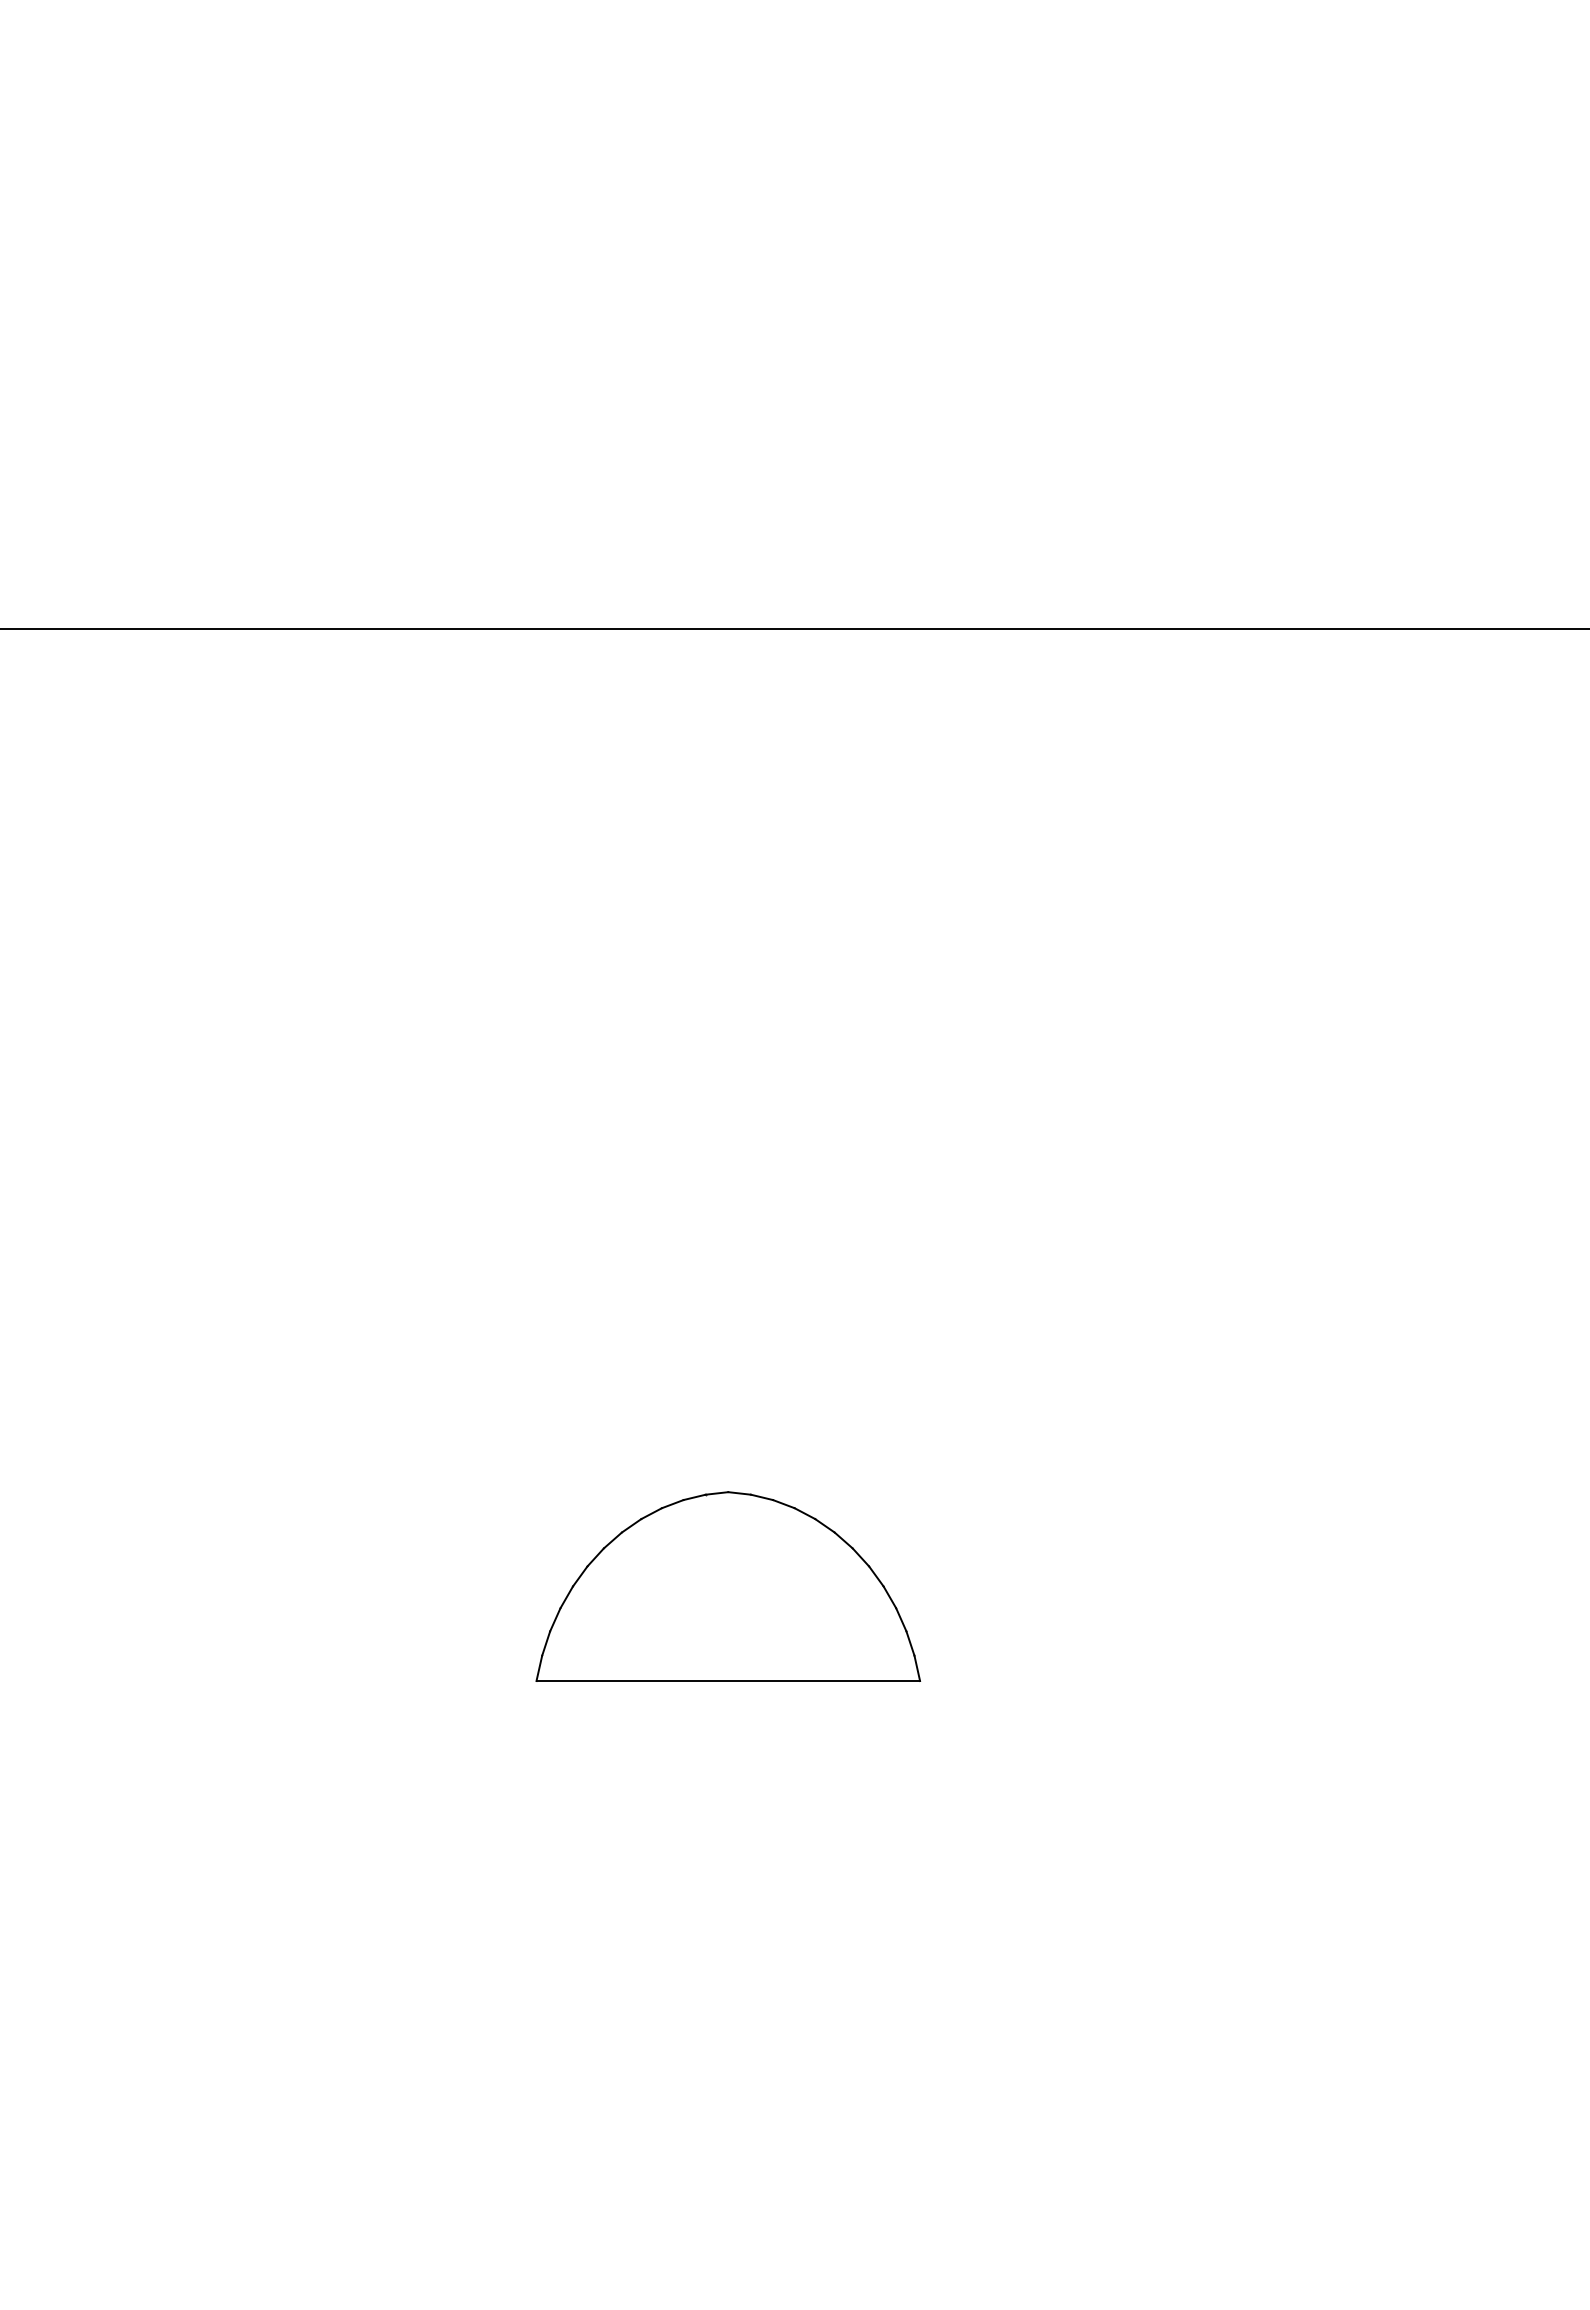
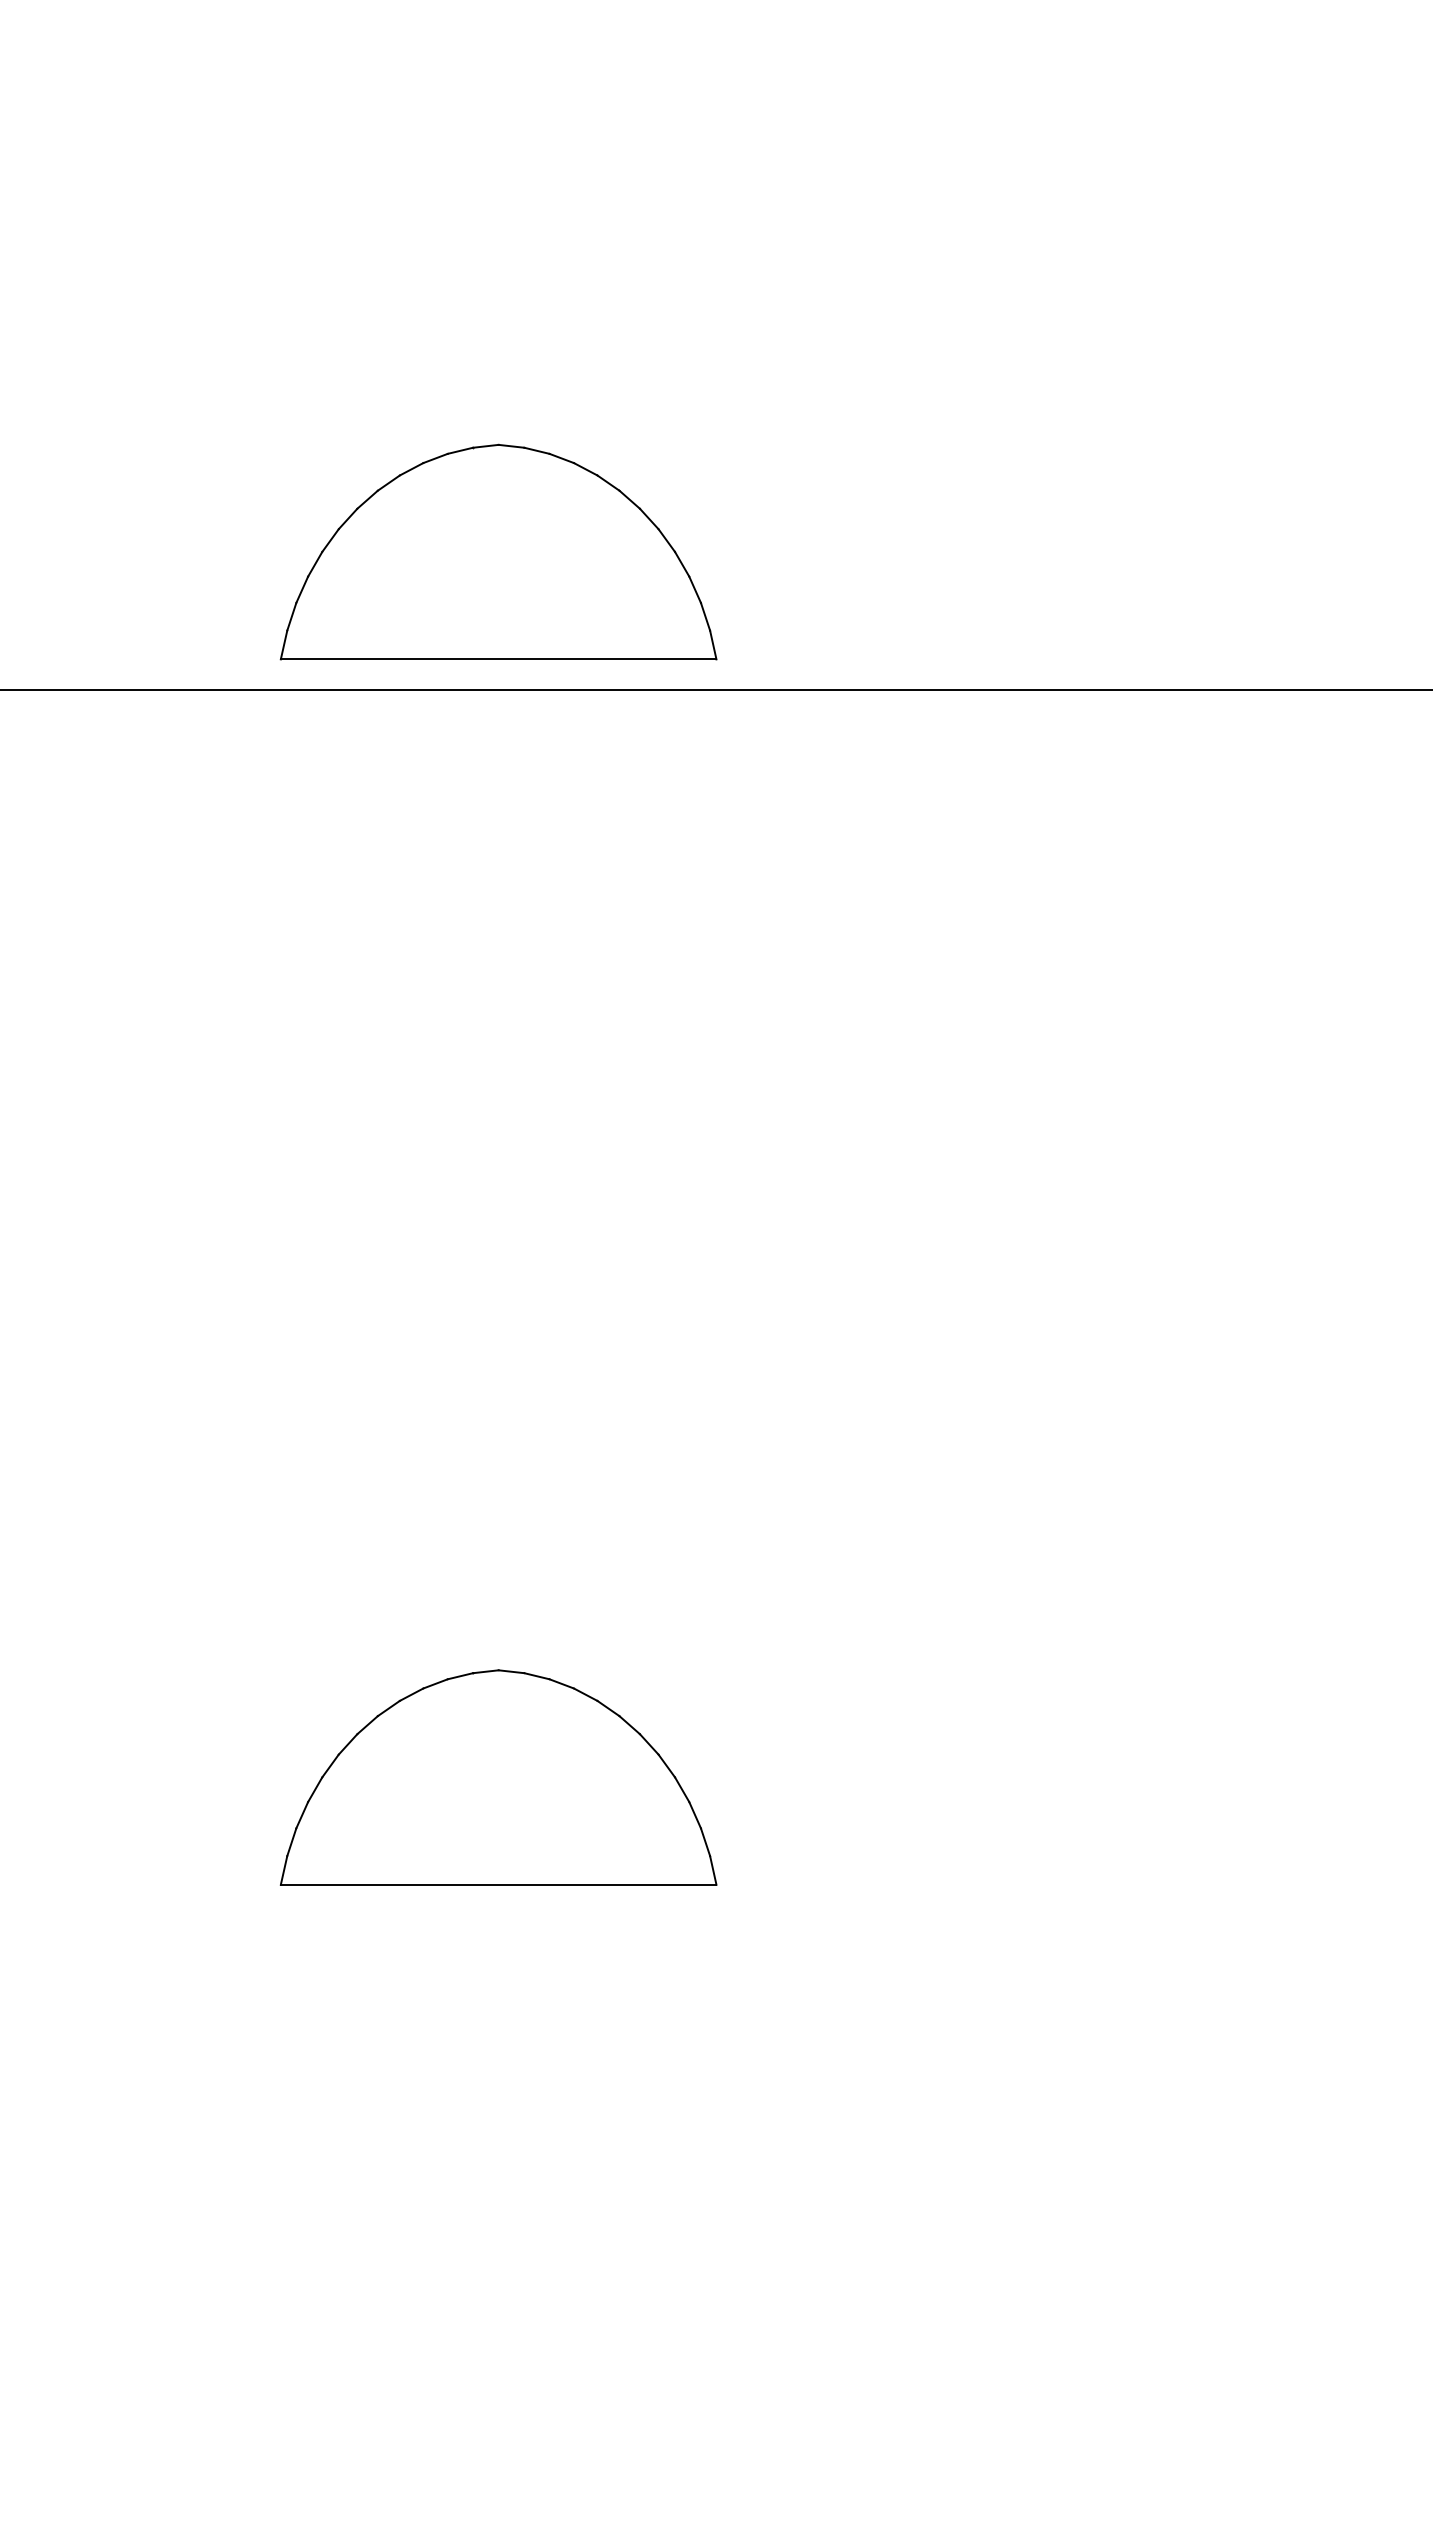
part: (728, 507) -> (498, 552), added

